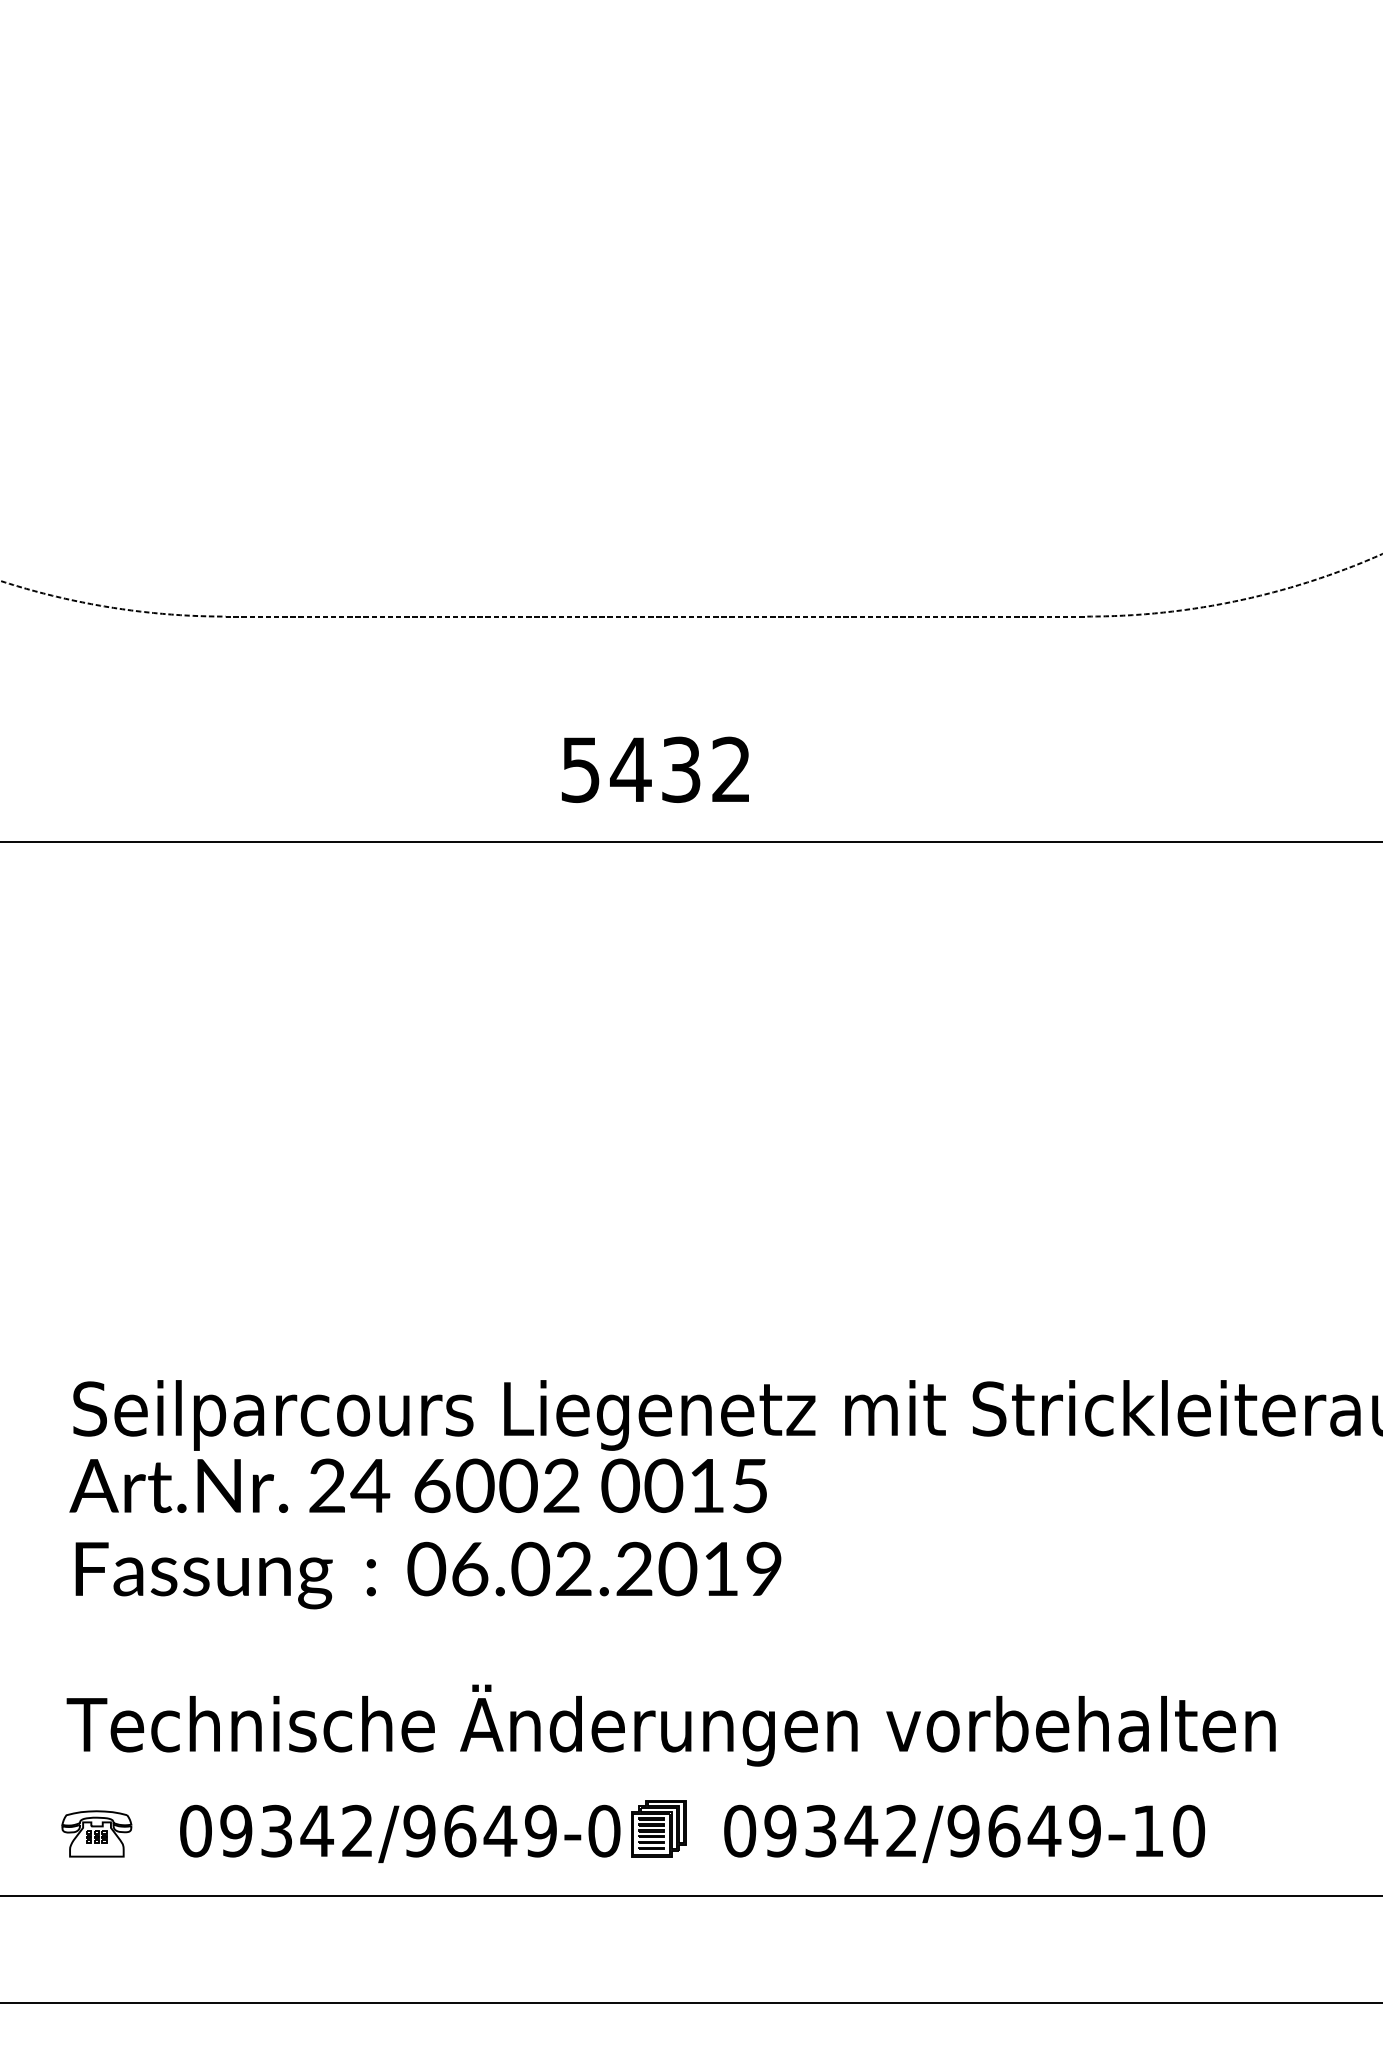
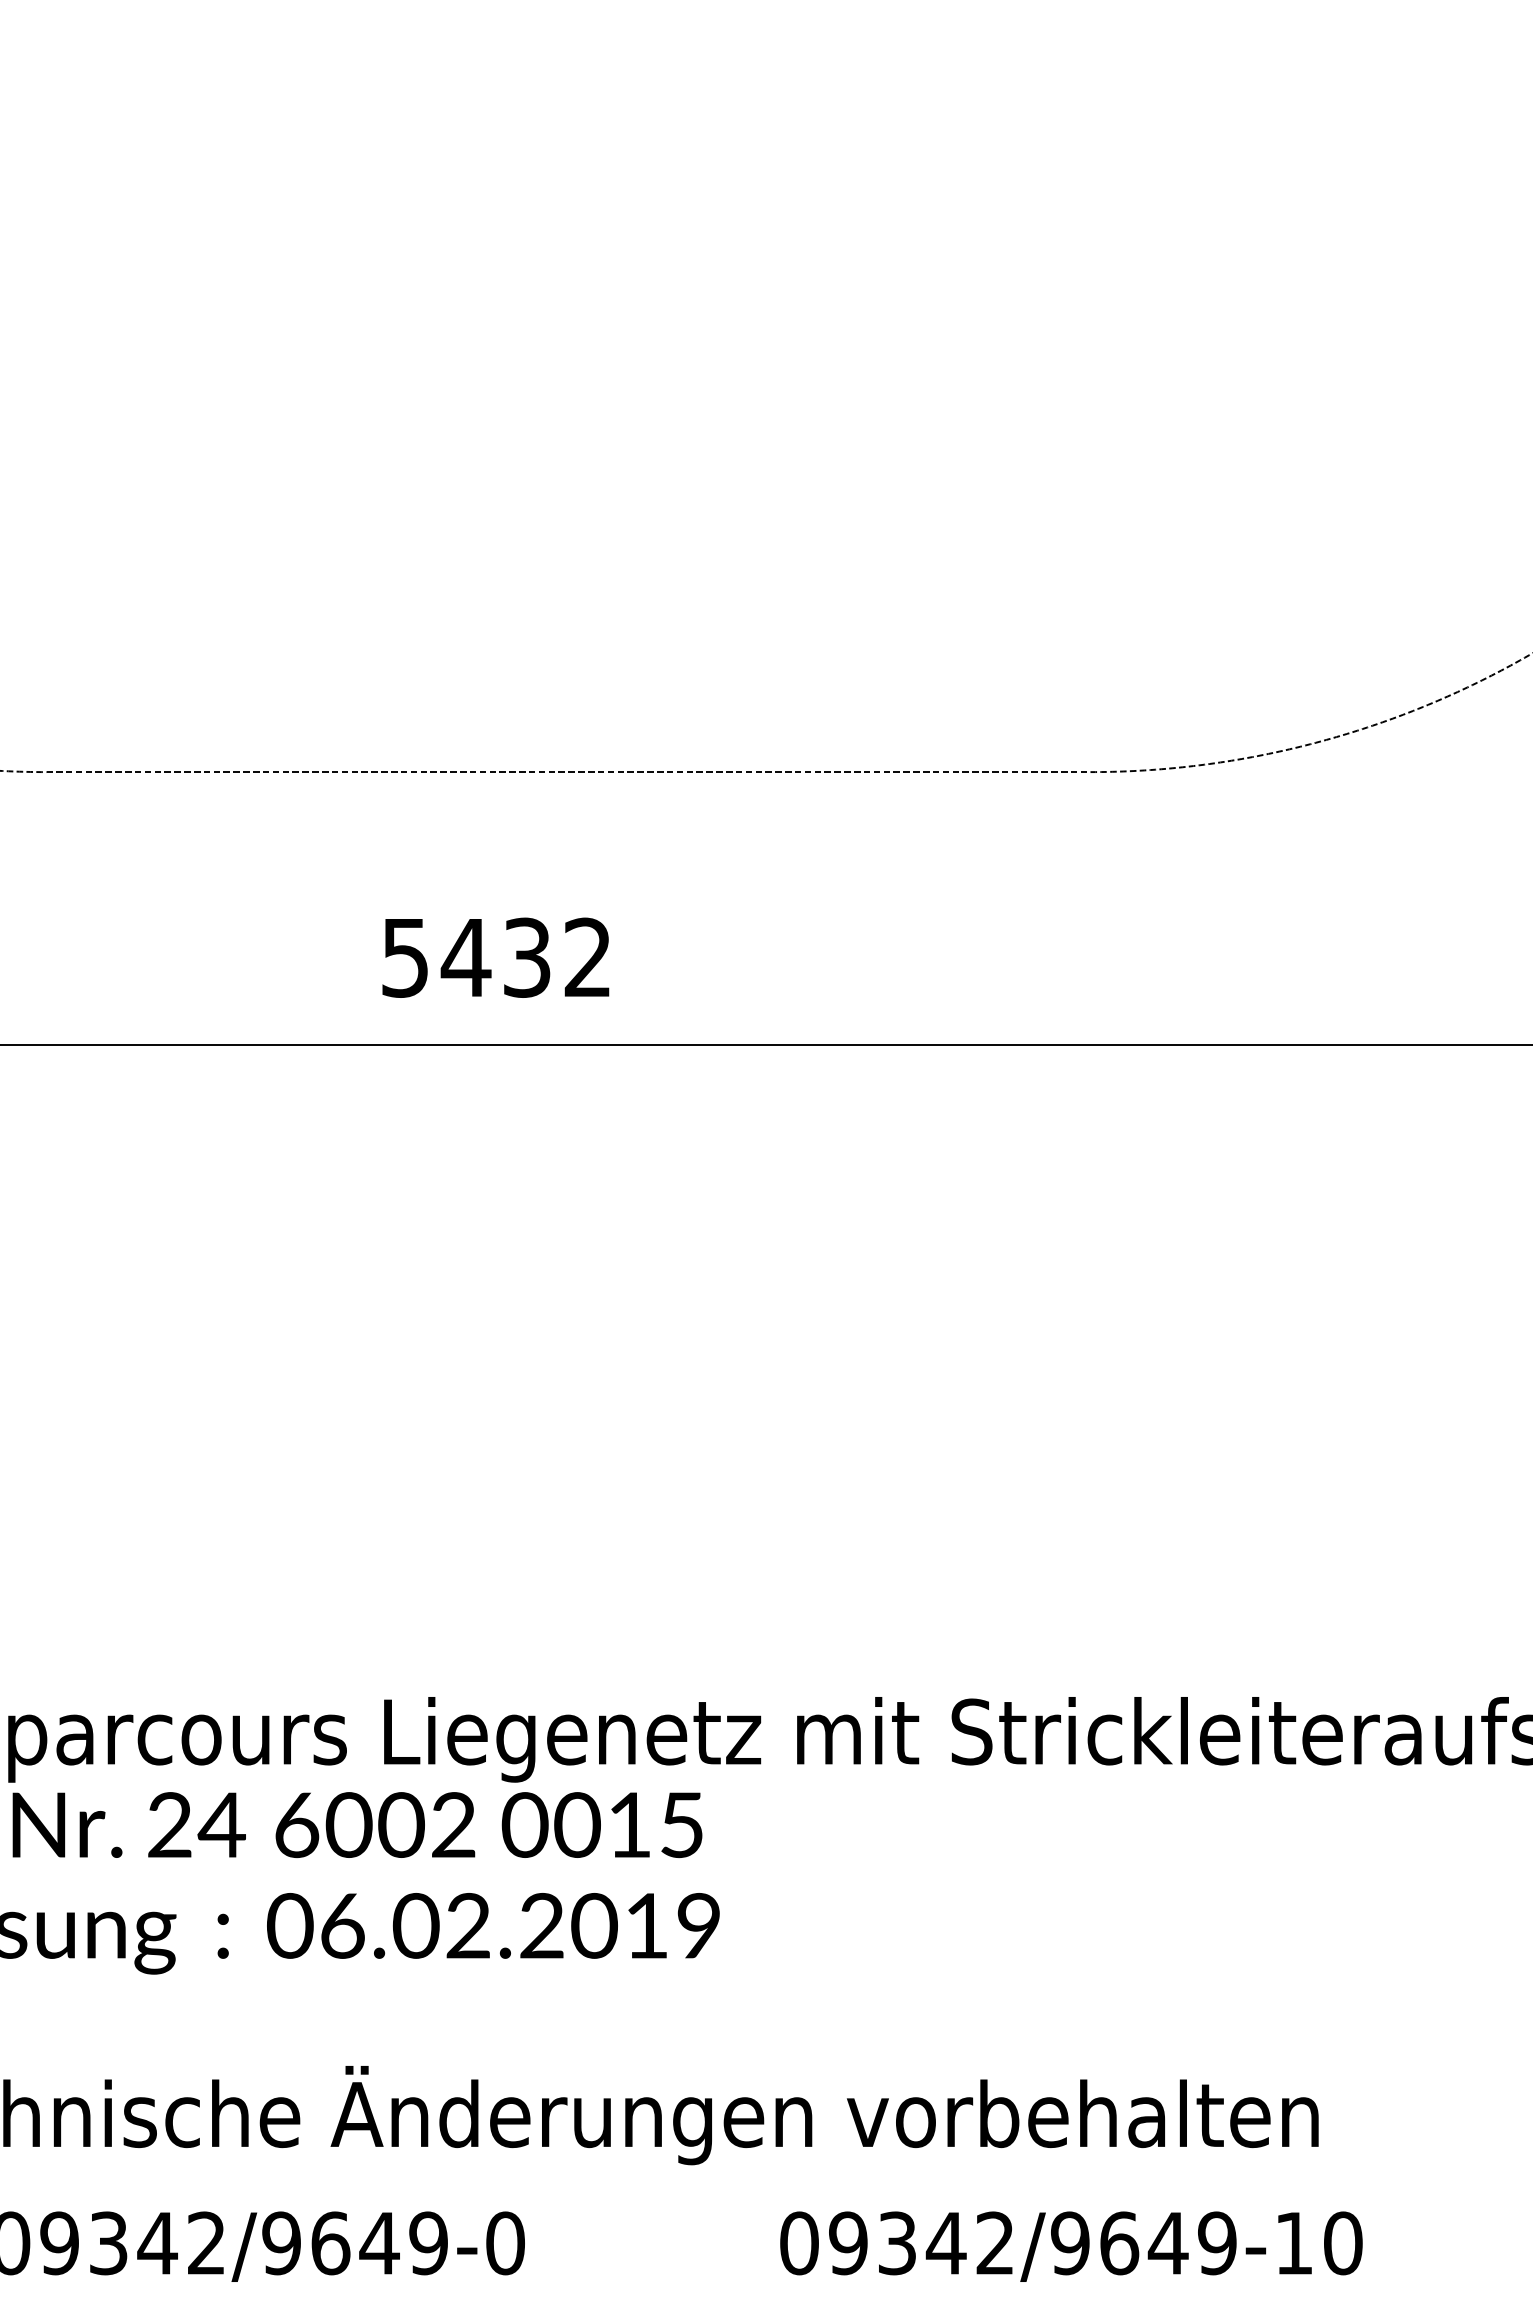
text: (654, 769) -> (494, 957), moved
part: (658, 1828) -> (571, 2240), removed
text: (964, 1833) -> (1071, 2246), moved

